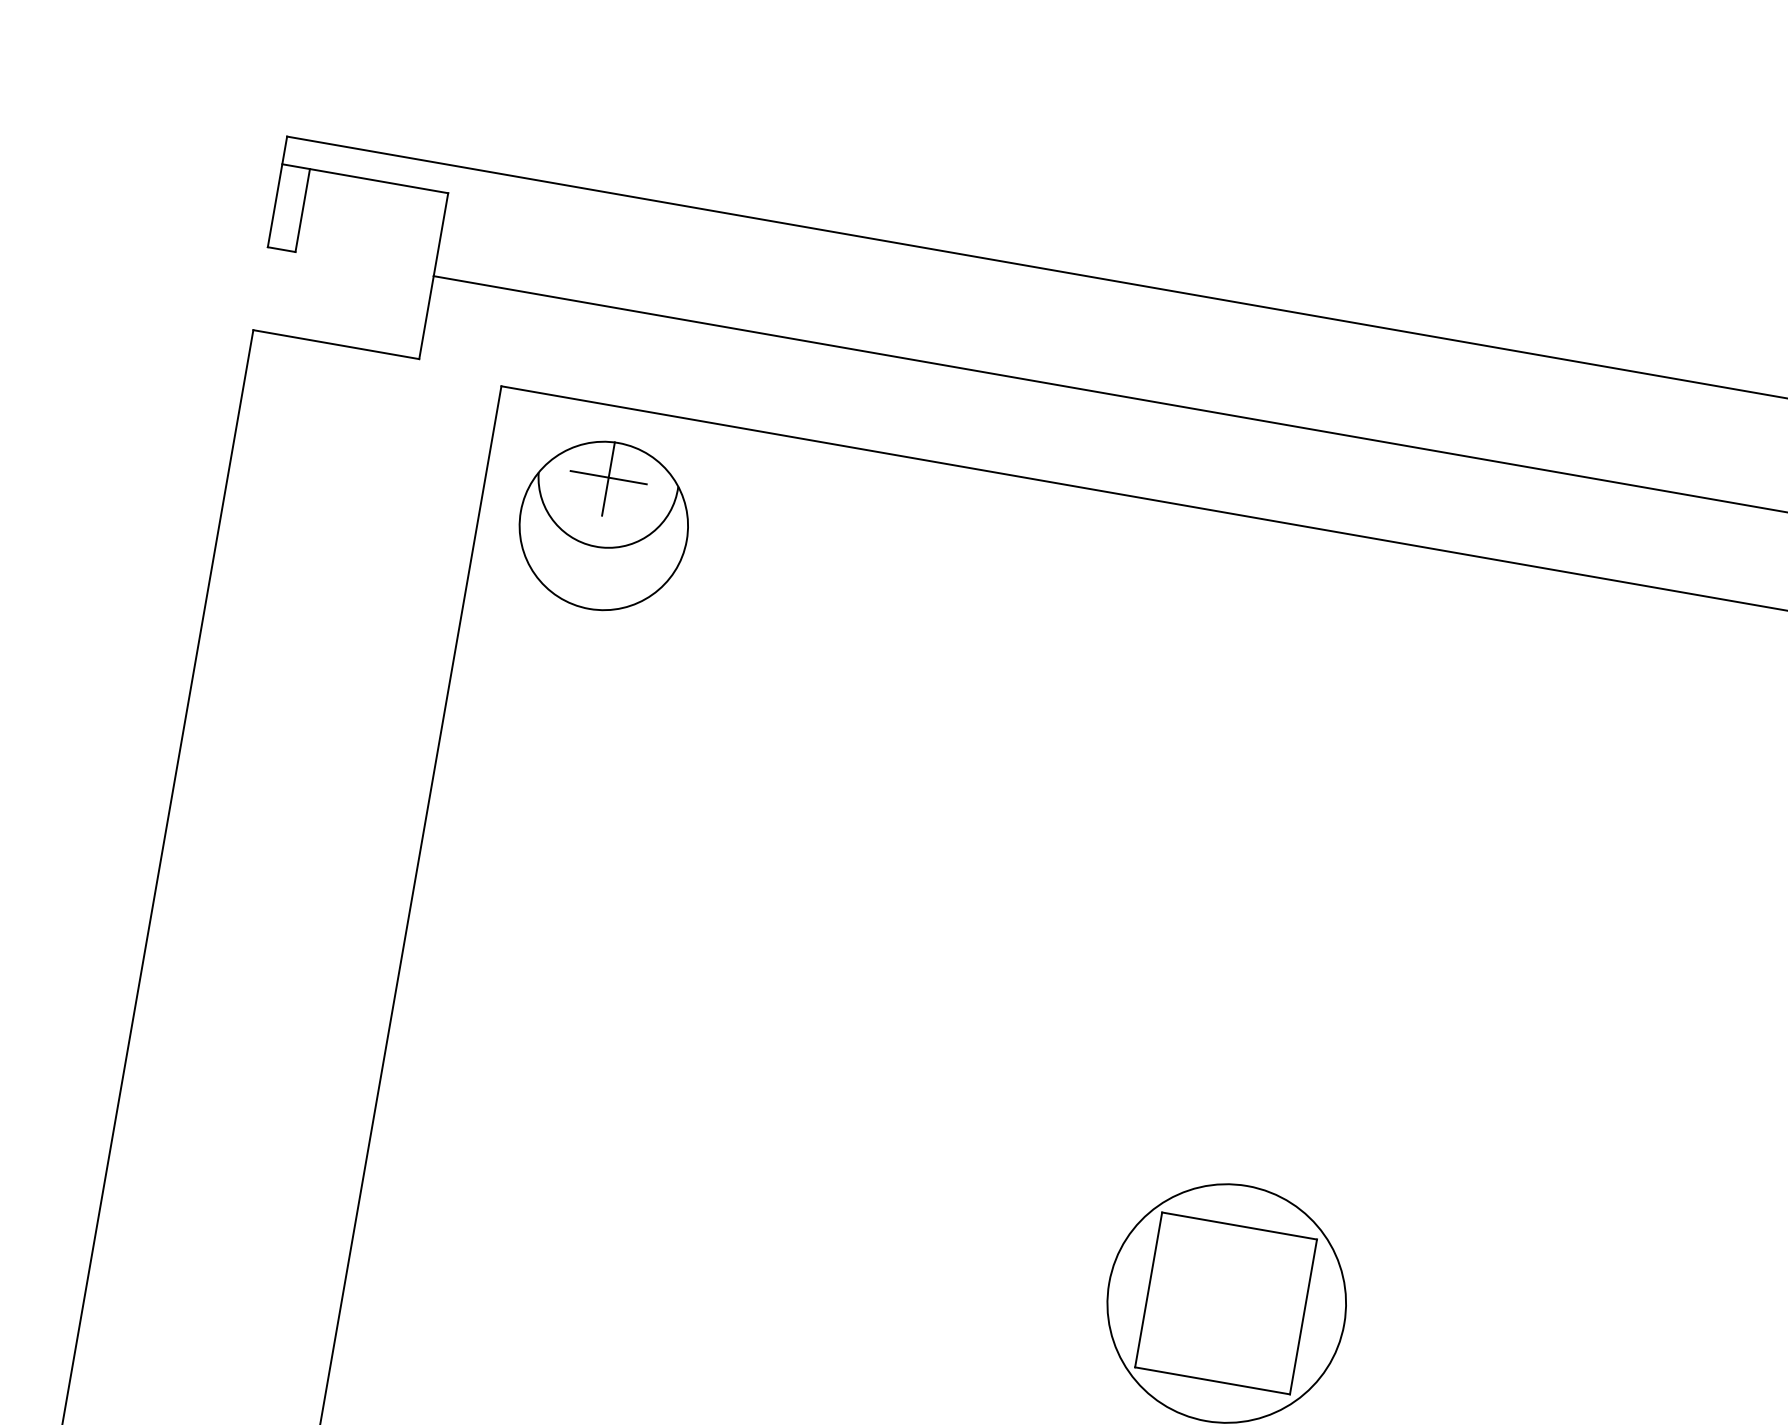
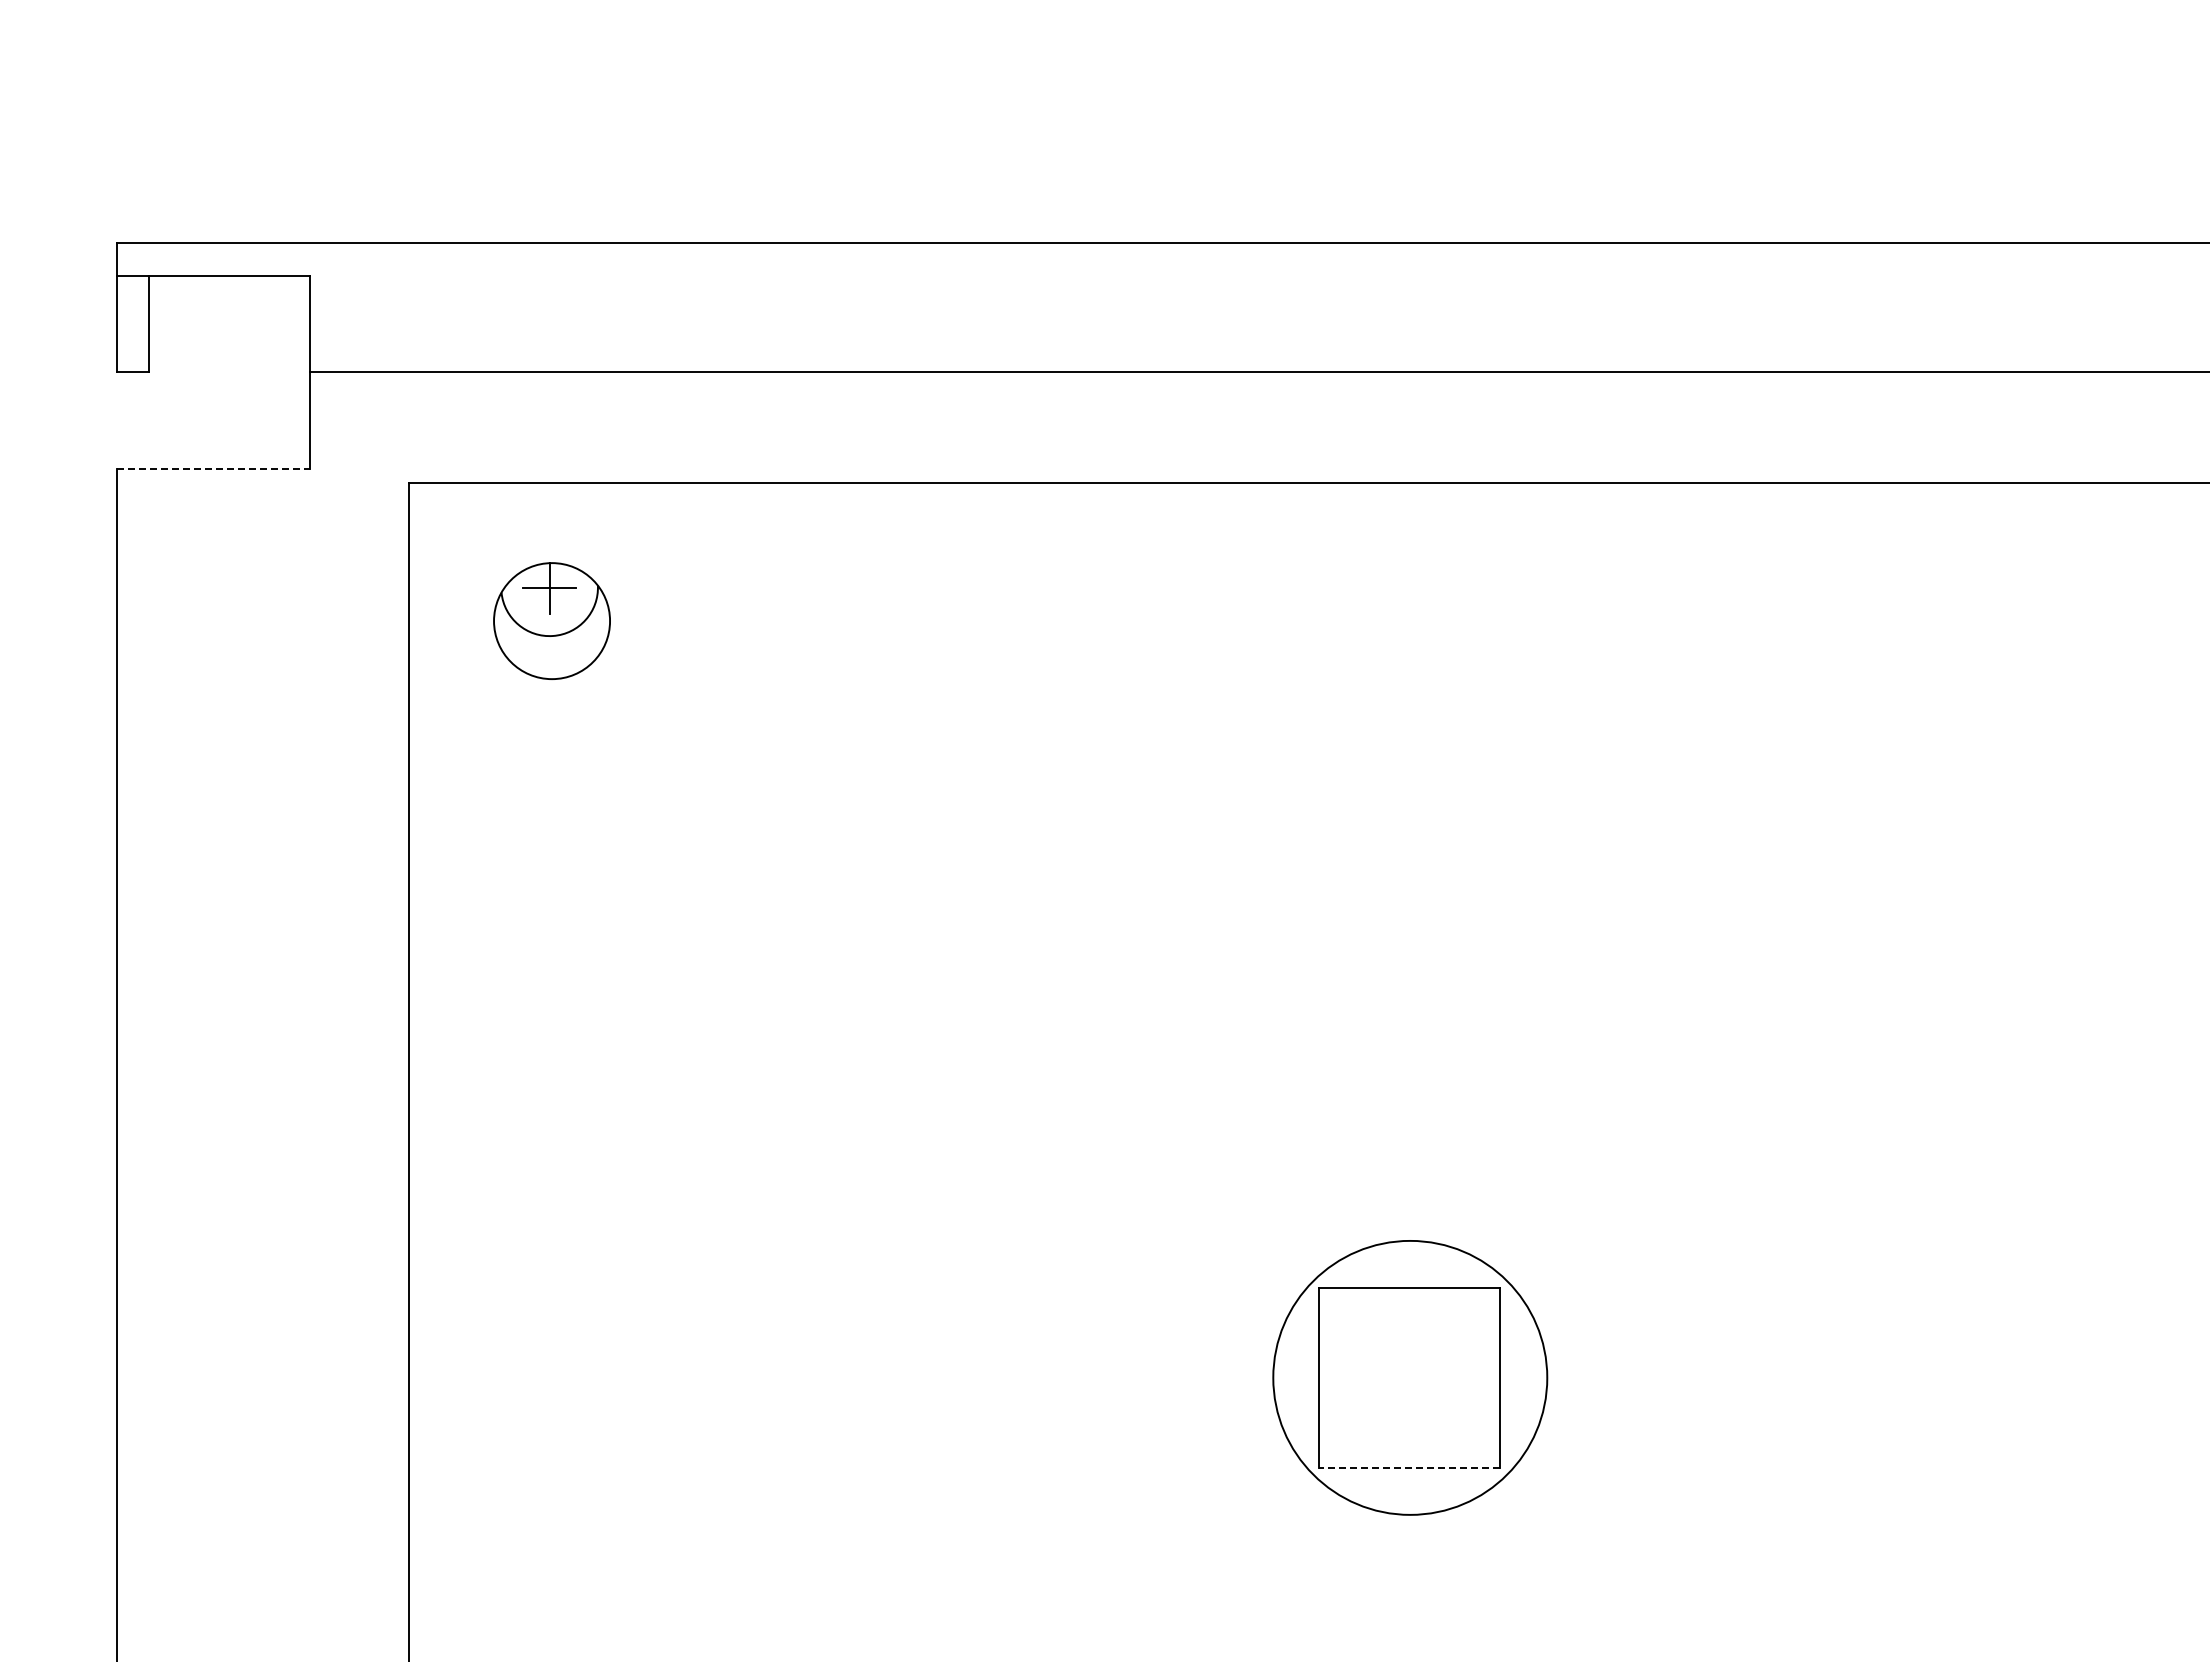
line: (336, 344) -> (213, 468), solid -> dashed
part: (603, 525) -> (551, 620), size x0.6
line: (1211, 1381) -> (1408, 1468), solid -> dashed

